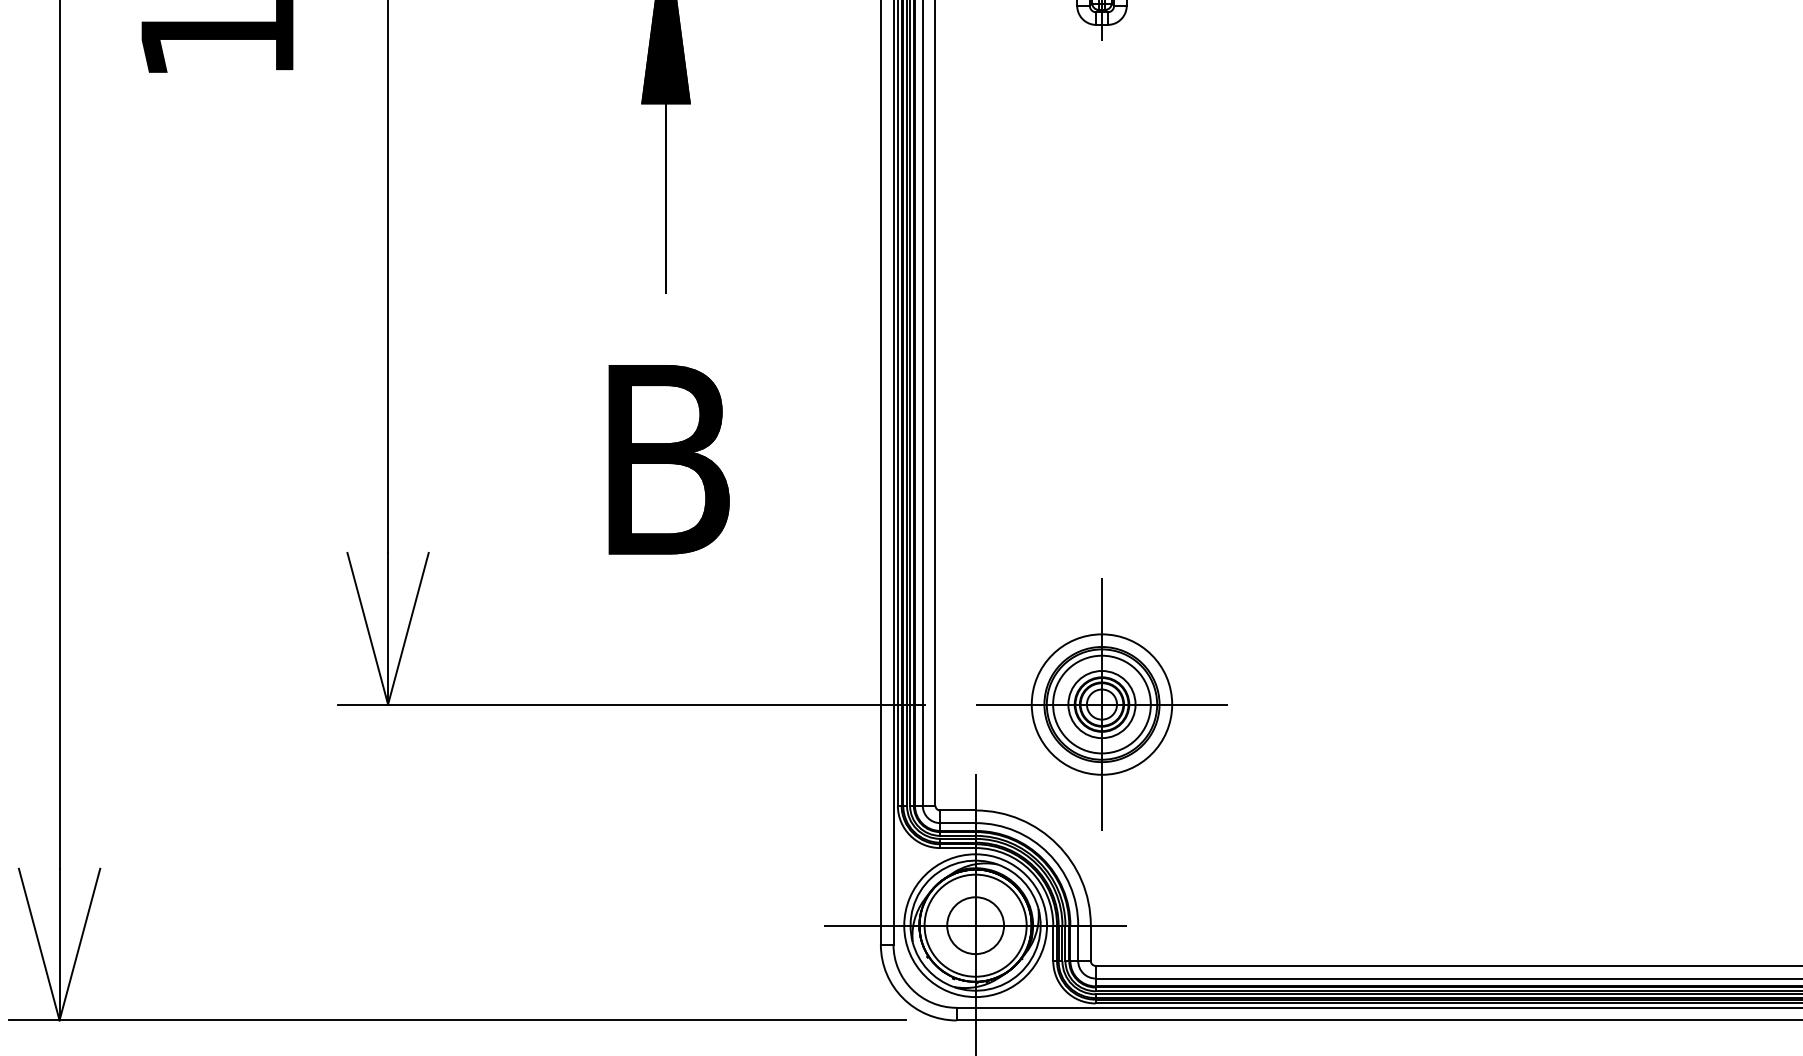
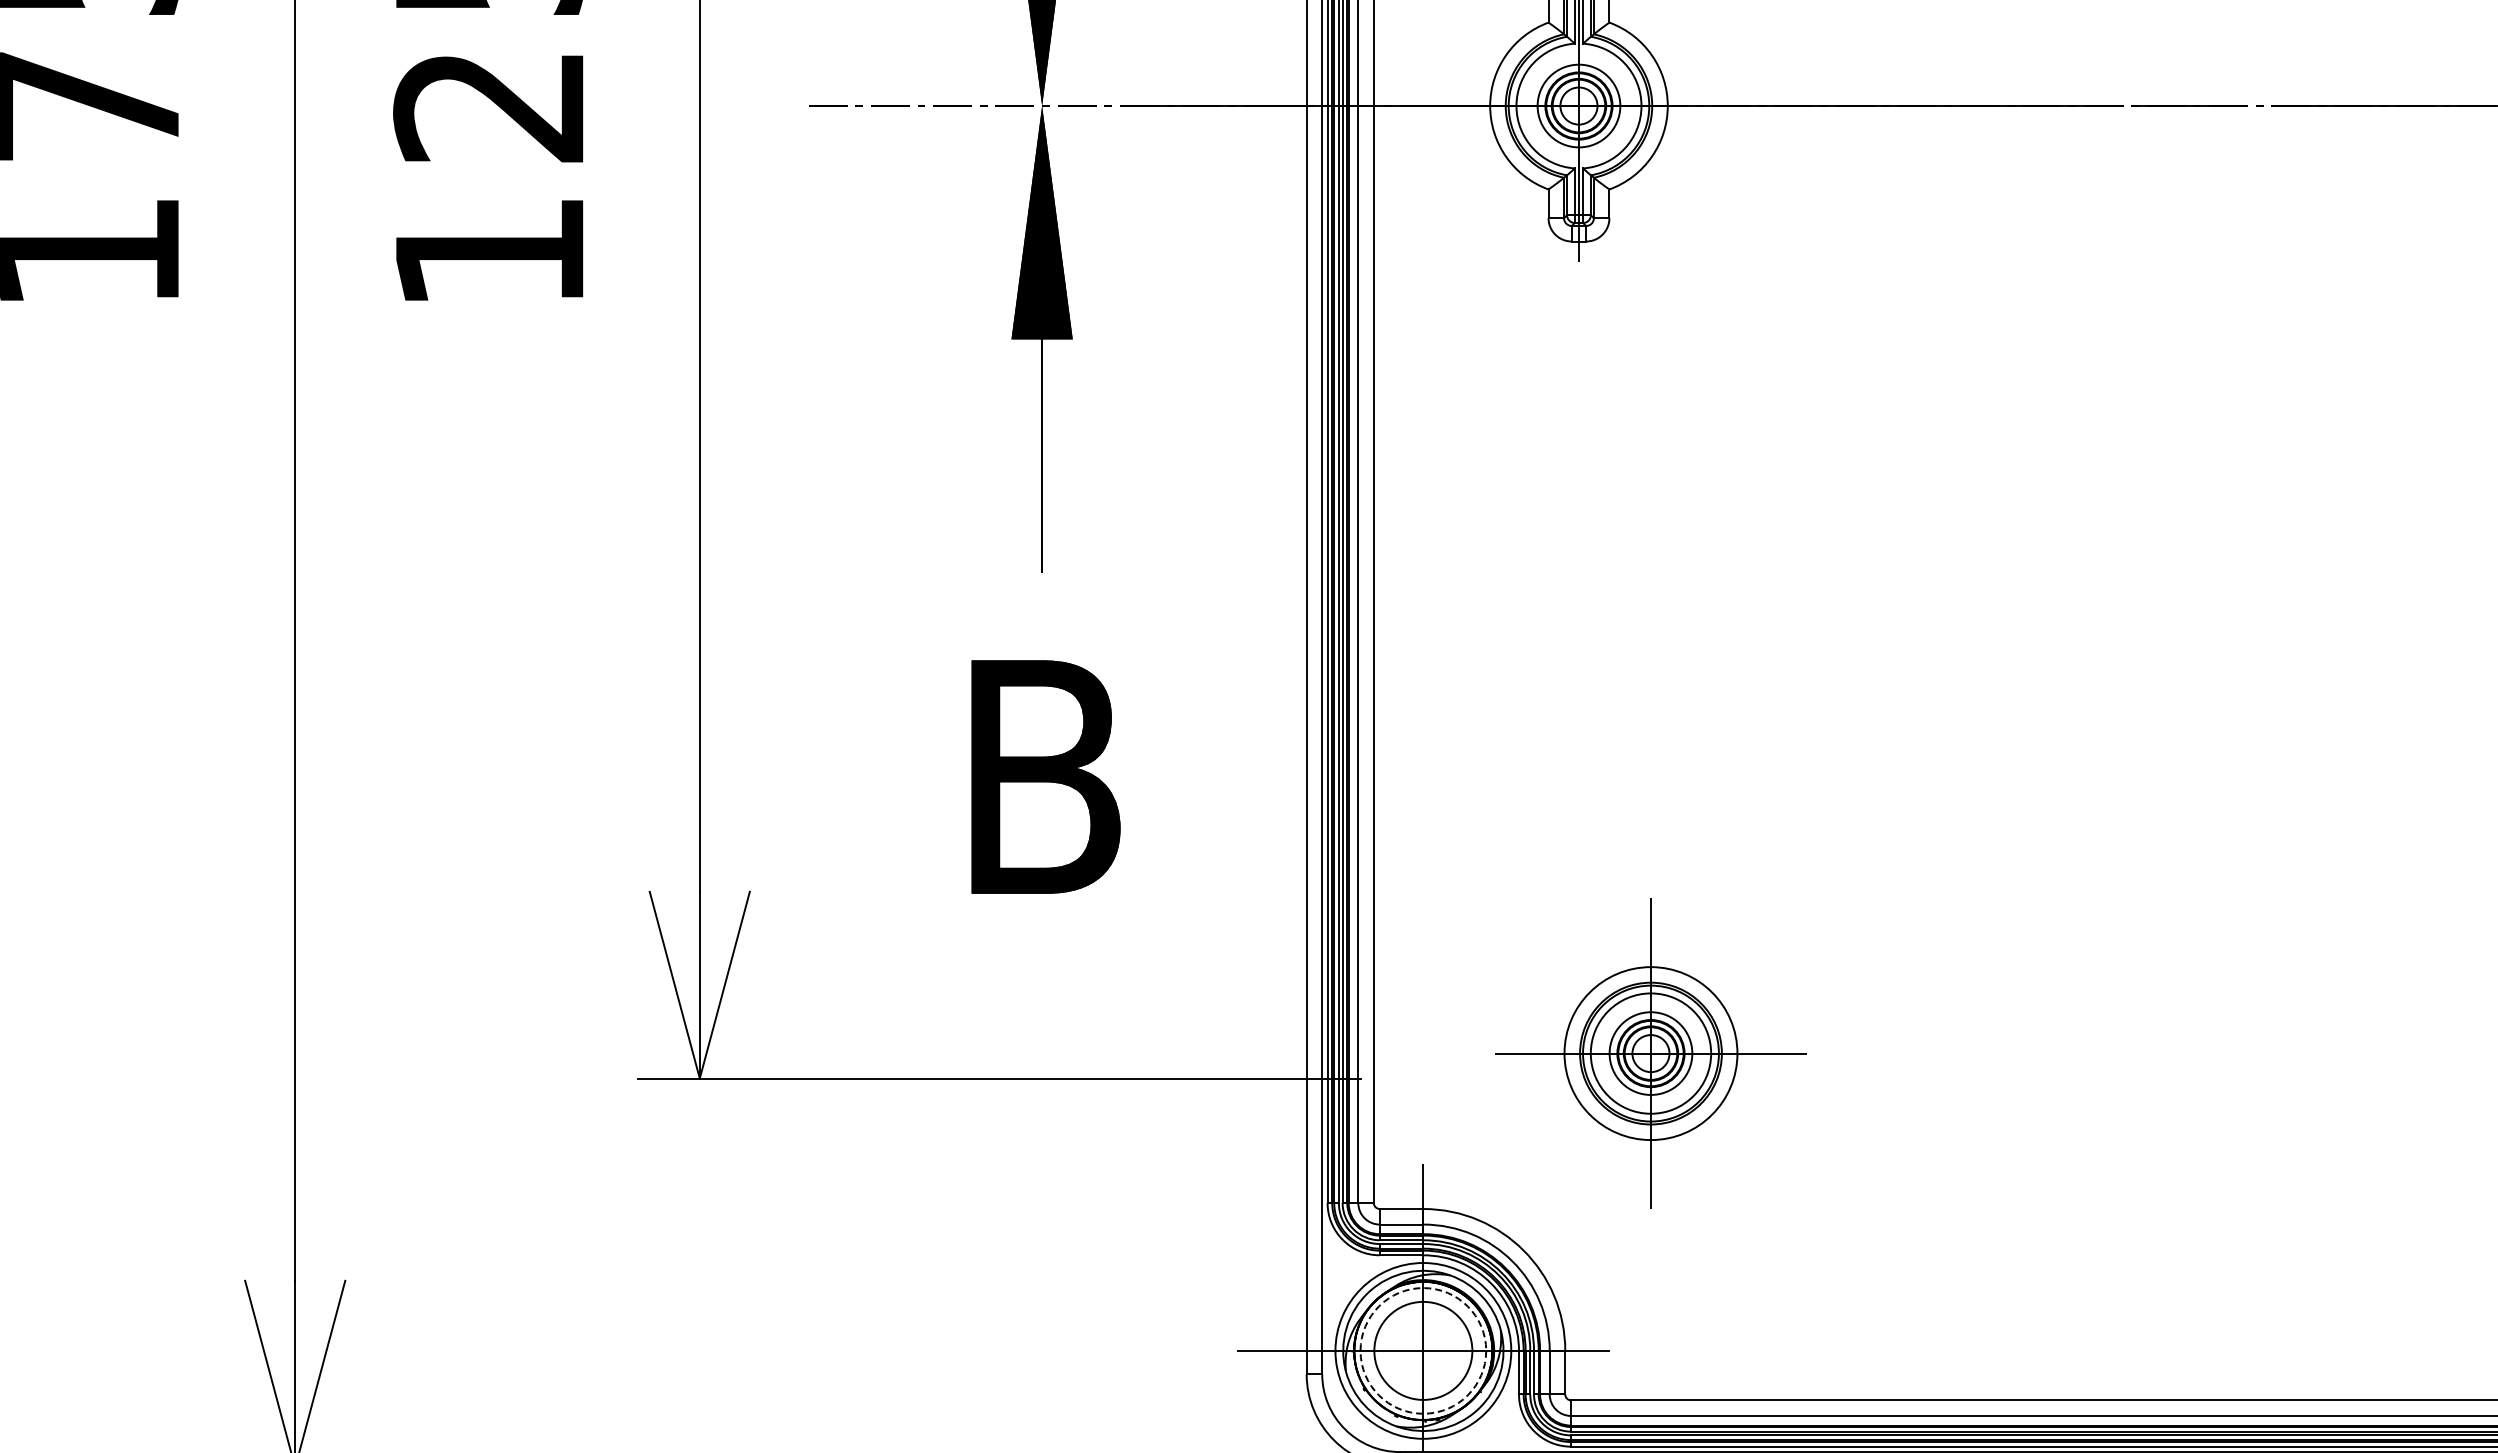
part: (1101, 704) -> (1650, 1053), moved
circle: (975, 925) -> (1423, 1350), size x1.4
circle: (975, 925) -> (1423, 1350), solid -> dashed

